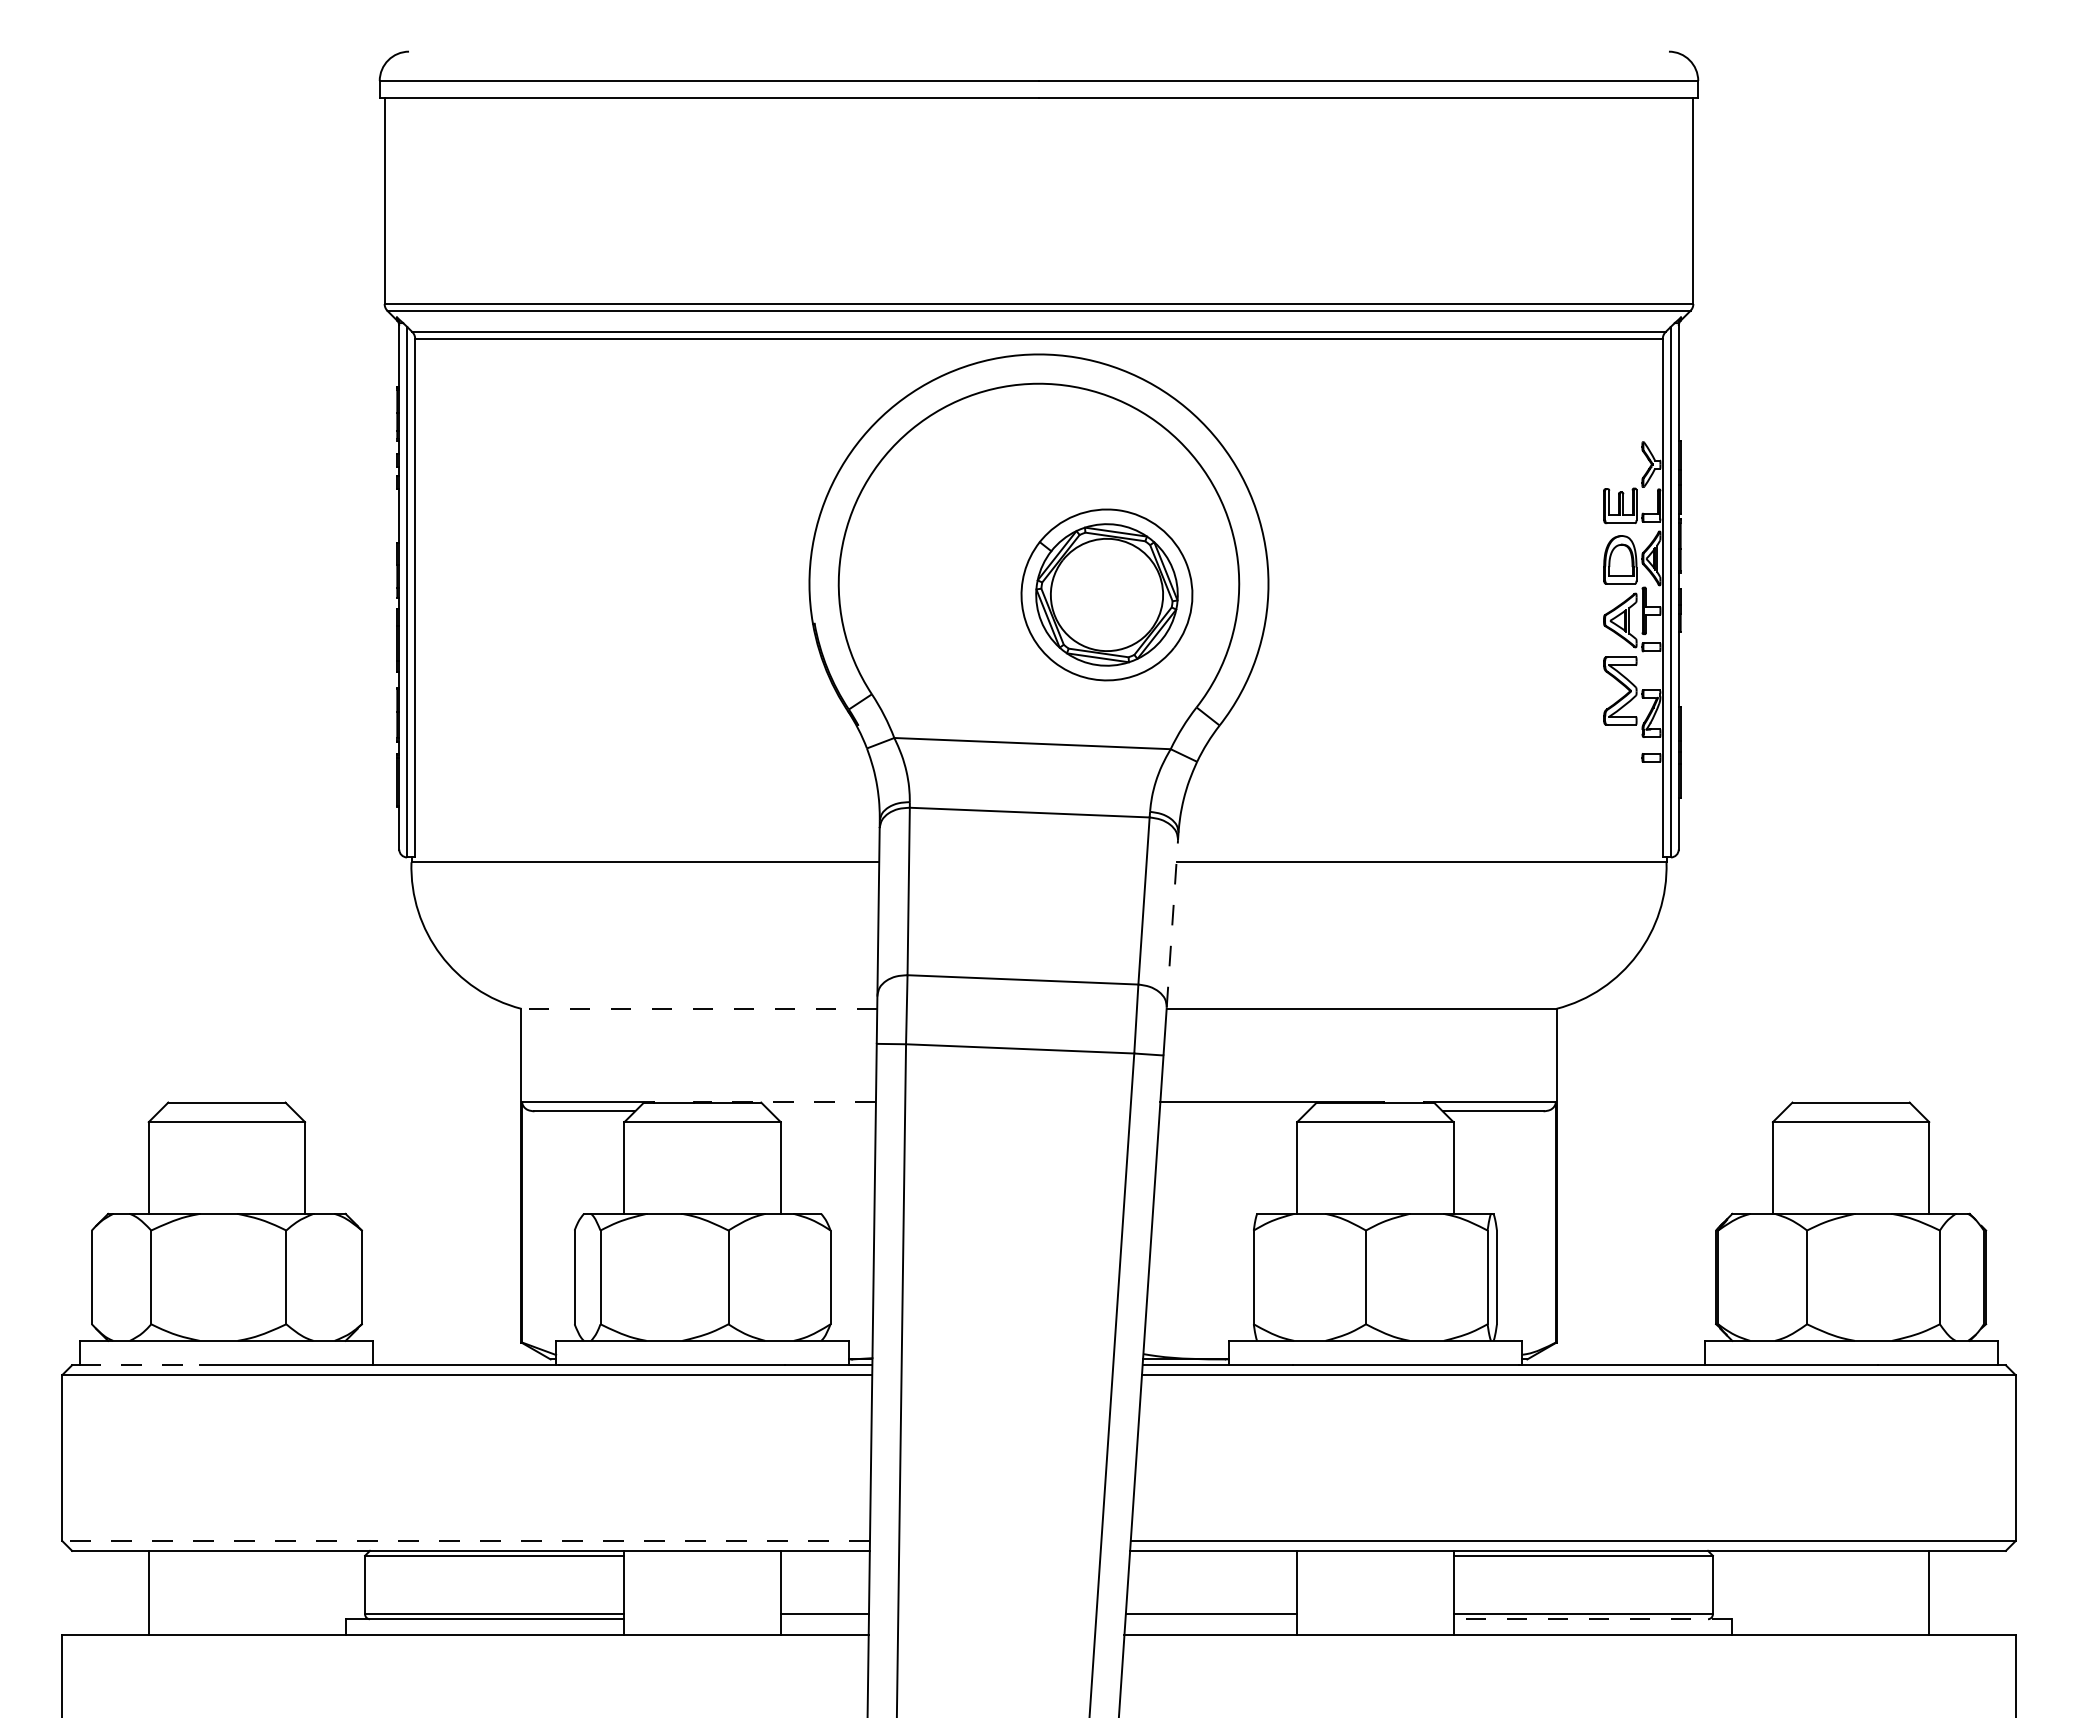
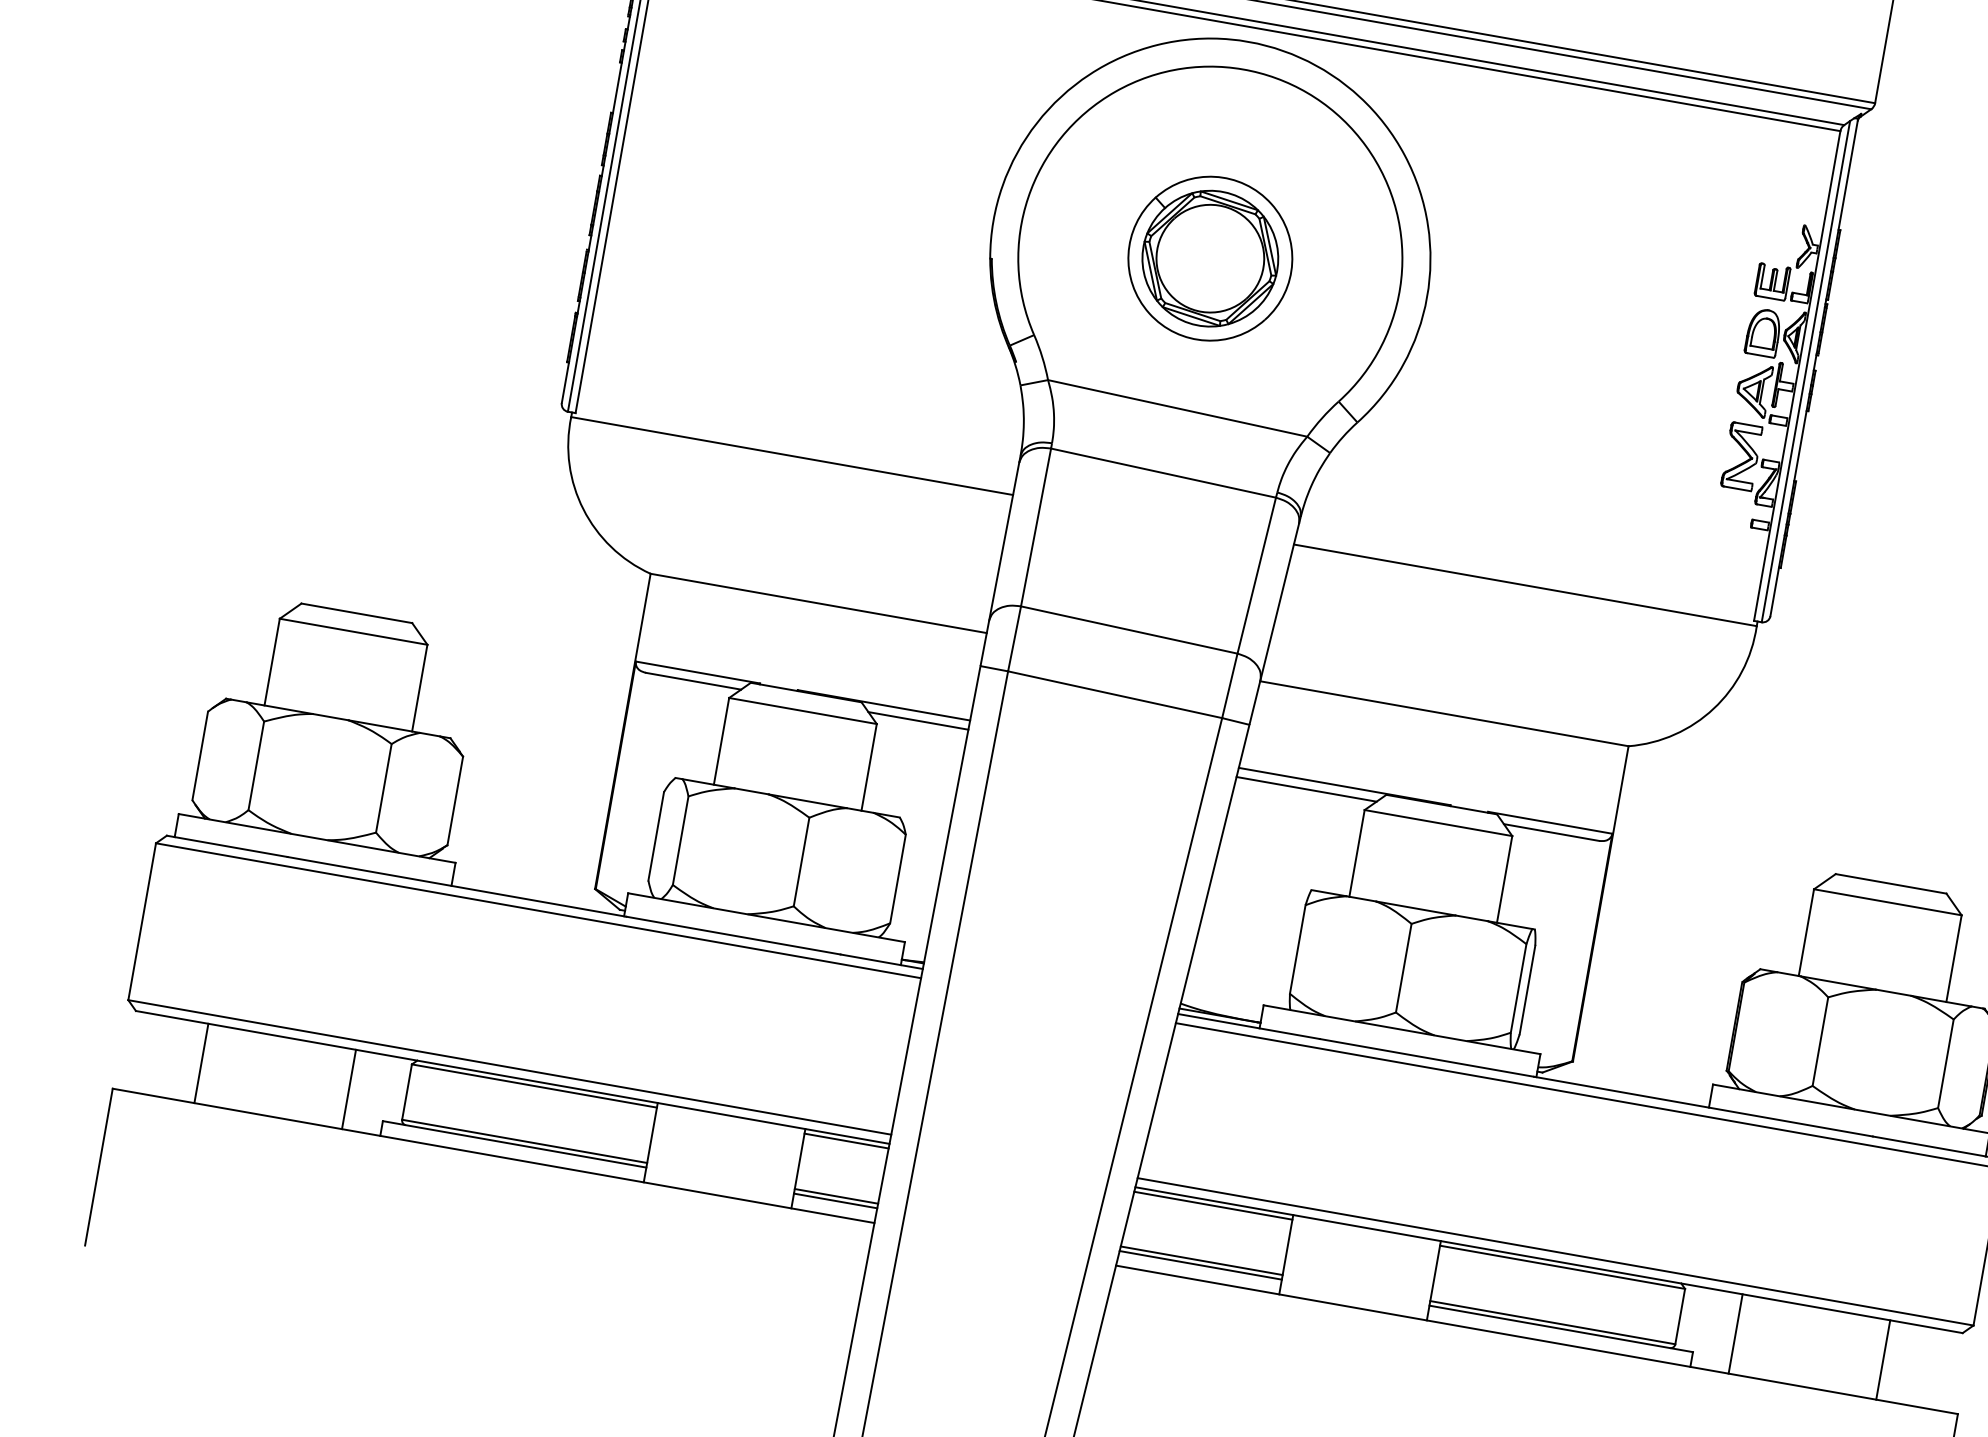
part: (1106, 594) -> (1209, 258), moved
line: (1172, 923) -> (1279, 601), dashed -> solid
line: (699, 1008) -> (818, 603), dashed -> solid
line: (784, 1101) -> (883, 705), dashed -> solid
line: (822, 1111) -> (917, 720), added
line: (1233, 1111) -> (1306, 789), added
line: (140, 1365) -> (231, 847), dashed -> solid
line: (466, 1541) -> (510, 1067), dashed -> solid
line: (824, 1555) -> (845, 1140), added
line: (1213, 1555) -> (1213, 1205), added
line: (305, 1592) -> (349, 1089), added
line: (1772, 1592) -> (1735, 1333), added
line: (824, 1619) -> (835, 1201), added
line: (1211, 1619) -> (1200, 1265), added
line: (1592, 1619) -> (1560, 1329), dashed -> solid

